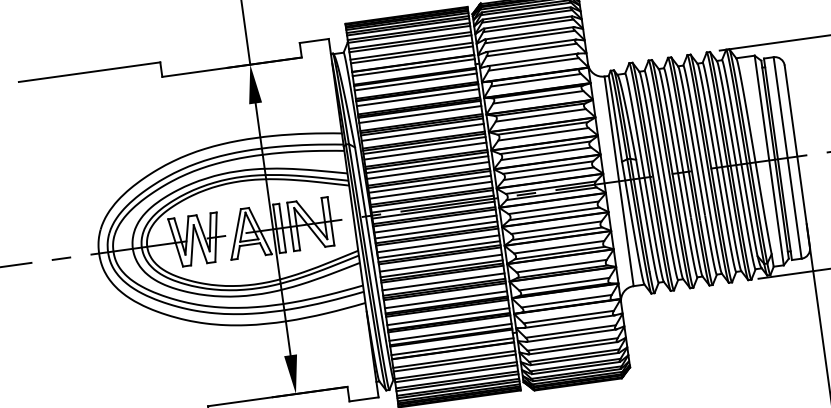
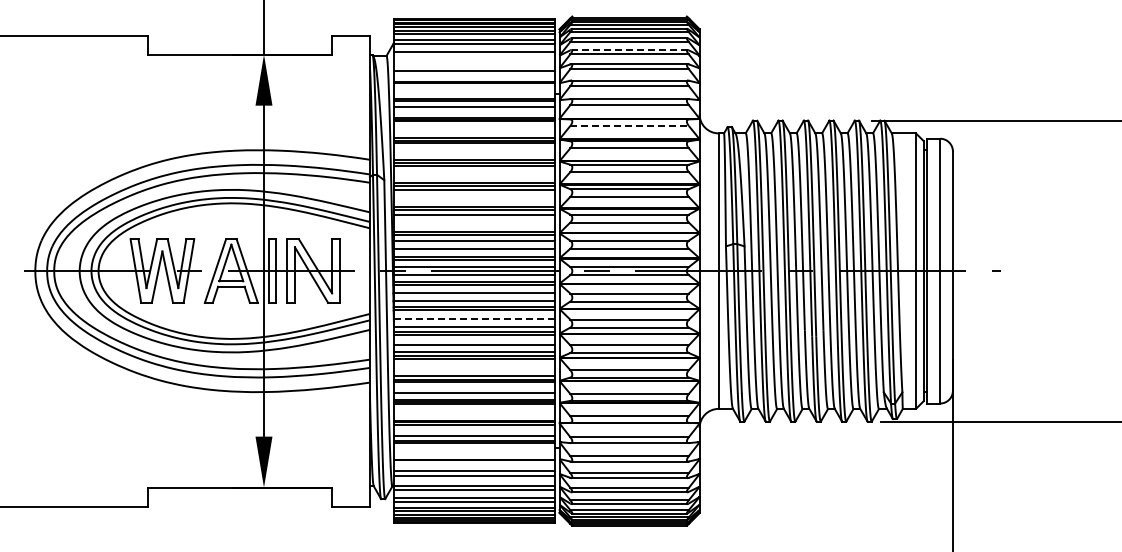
line: (527, 22) -> (629, 49), solid -> dashed
line: (410, 43) -> (474, 56), removed
line: (411, 51) -> (474, 66), removed
line: (413, 67) -> (474, 87), removed
line: (536, 79) -> (630, 125), solid -> dashed
line: (418, 97) -> (474, 127), removed
line: (420, 114) -> (474, 149), removed
line: (422, 132) -> (474, 172), removed
line: (425, 151) -> (474, 197), removed
line: (428, 170) -> (474, 222), removed
line: (437, 244) -> (473, 319), solid -> dashed
line: (443, 281) -> (474, 369), removed
line: (448, 316) -> (474, 415), removed
line: (452, 346) -> (474, 454), removed

